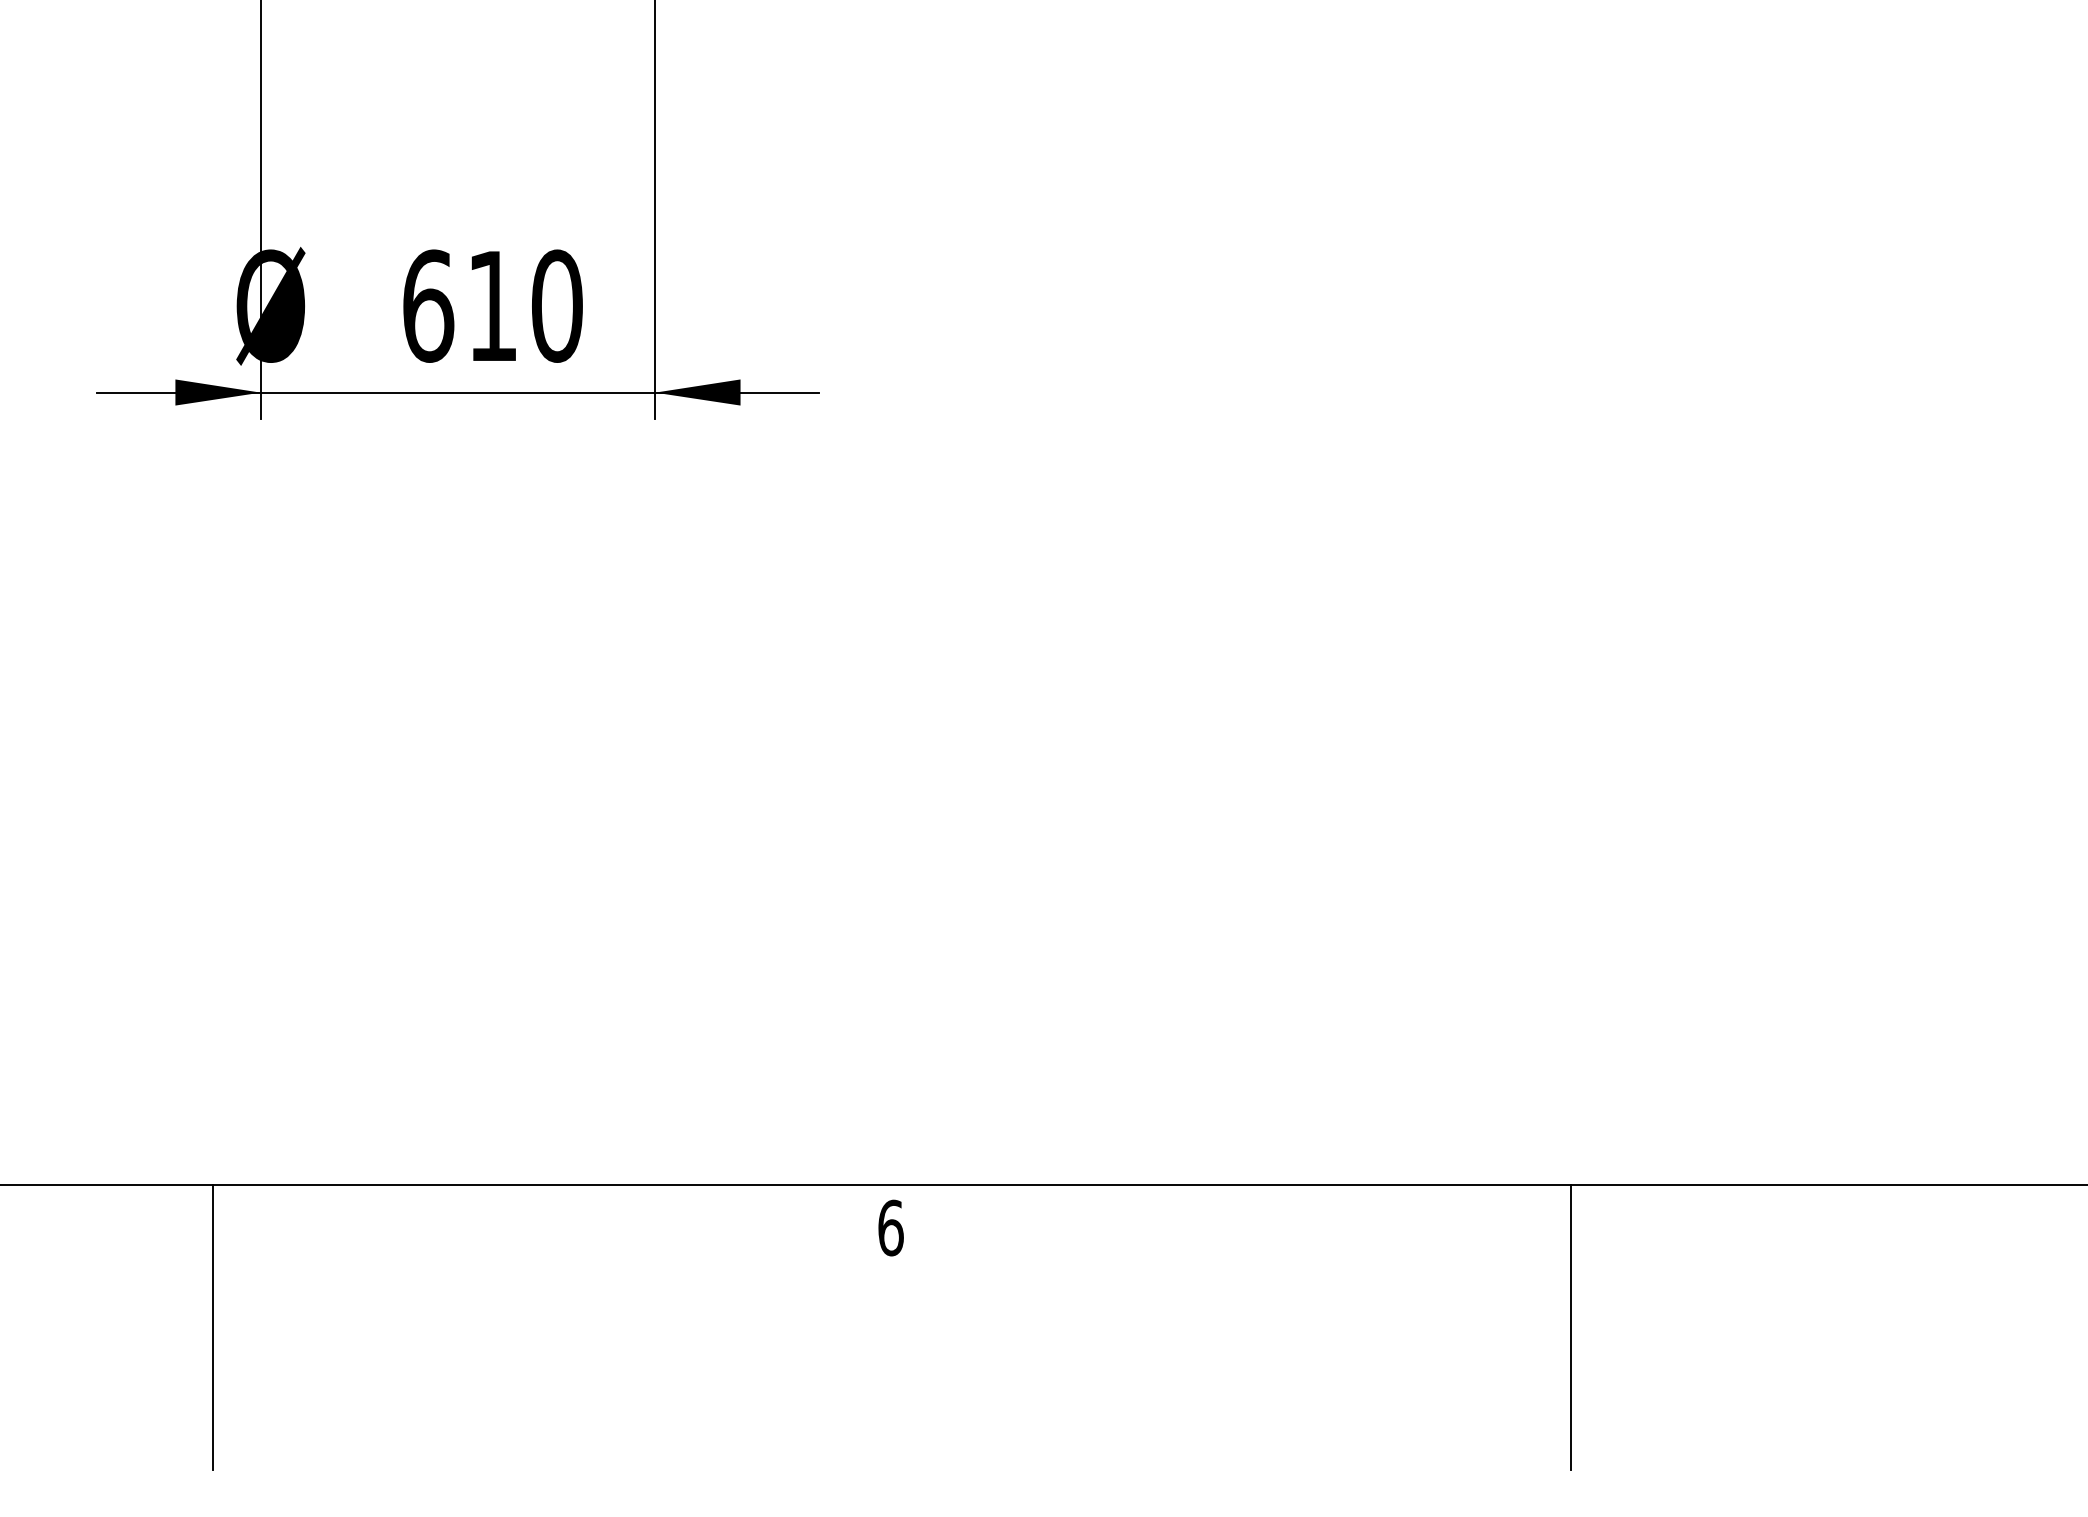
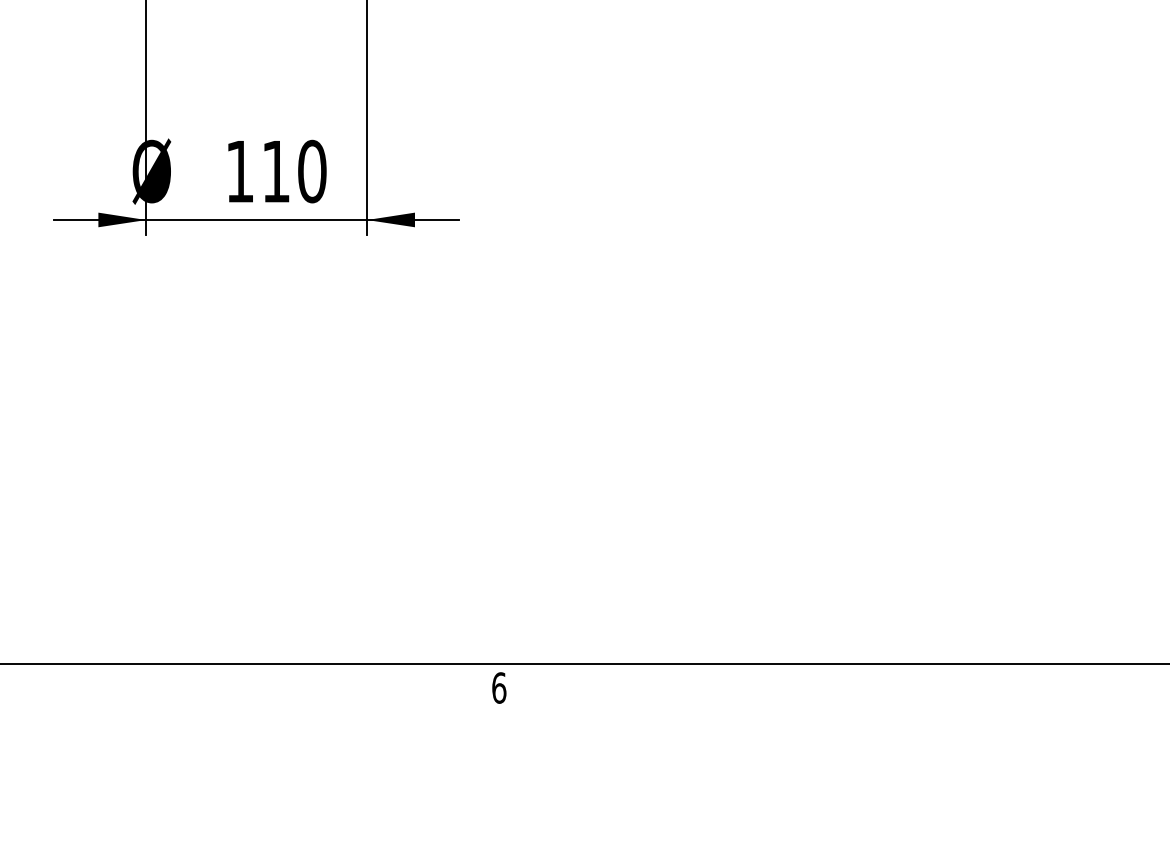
text: (429, 306) -> (240, 171), 610 -> 110
line: (213, 1327) -> (119, 743), removed
line: (1569, 1327) -> (879, 743), removed

